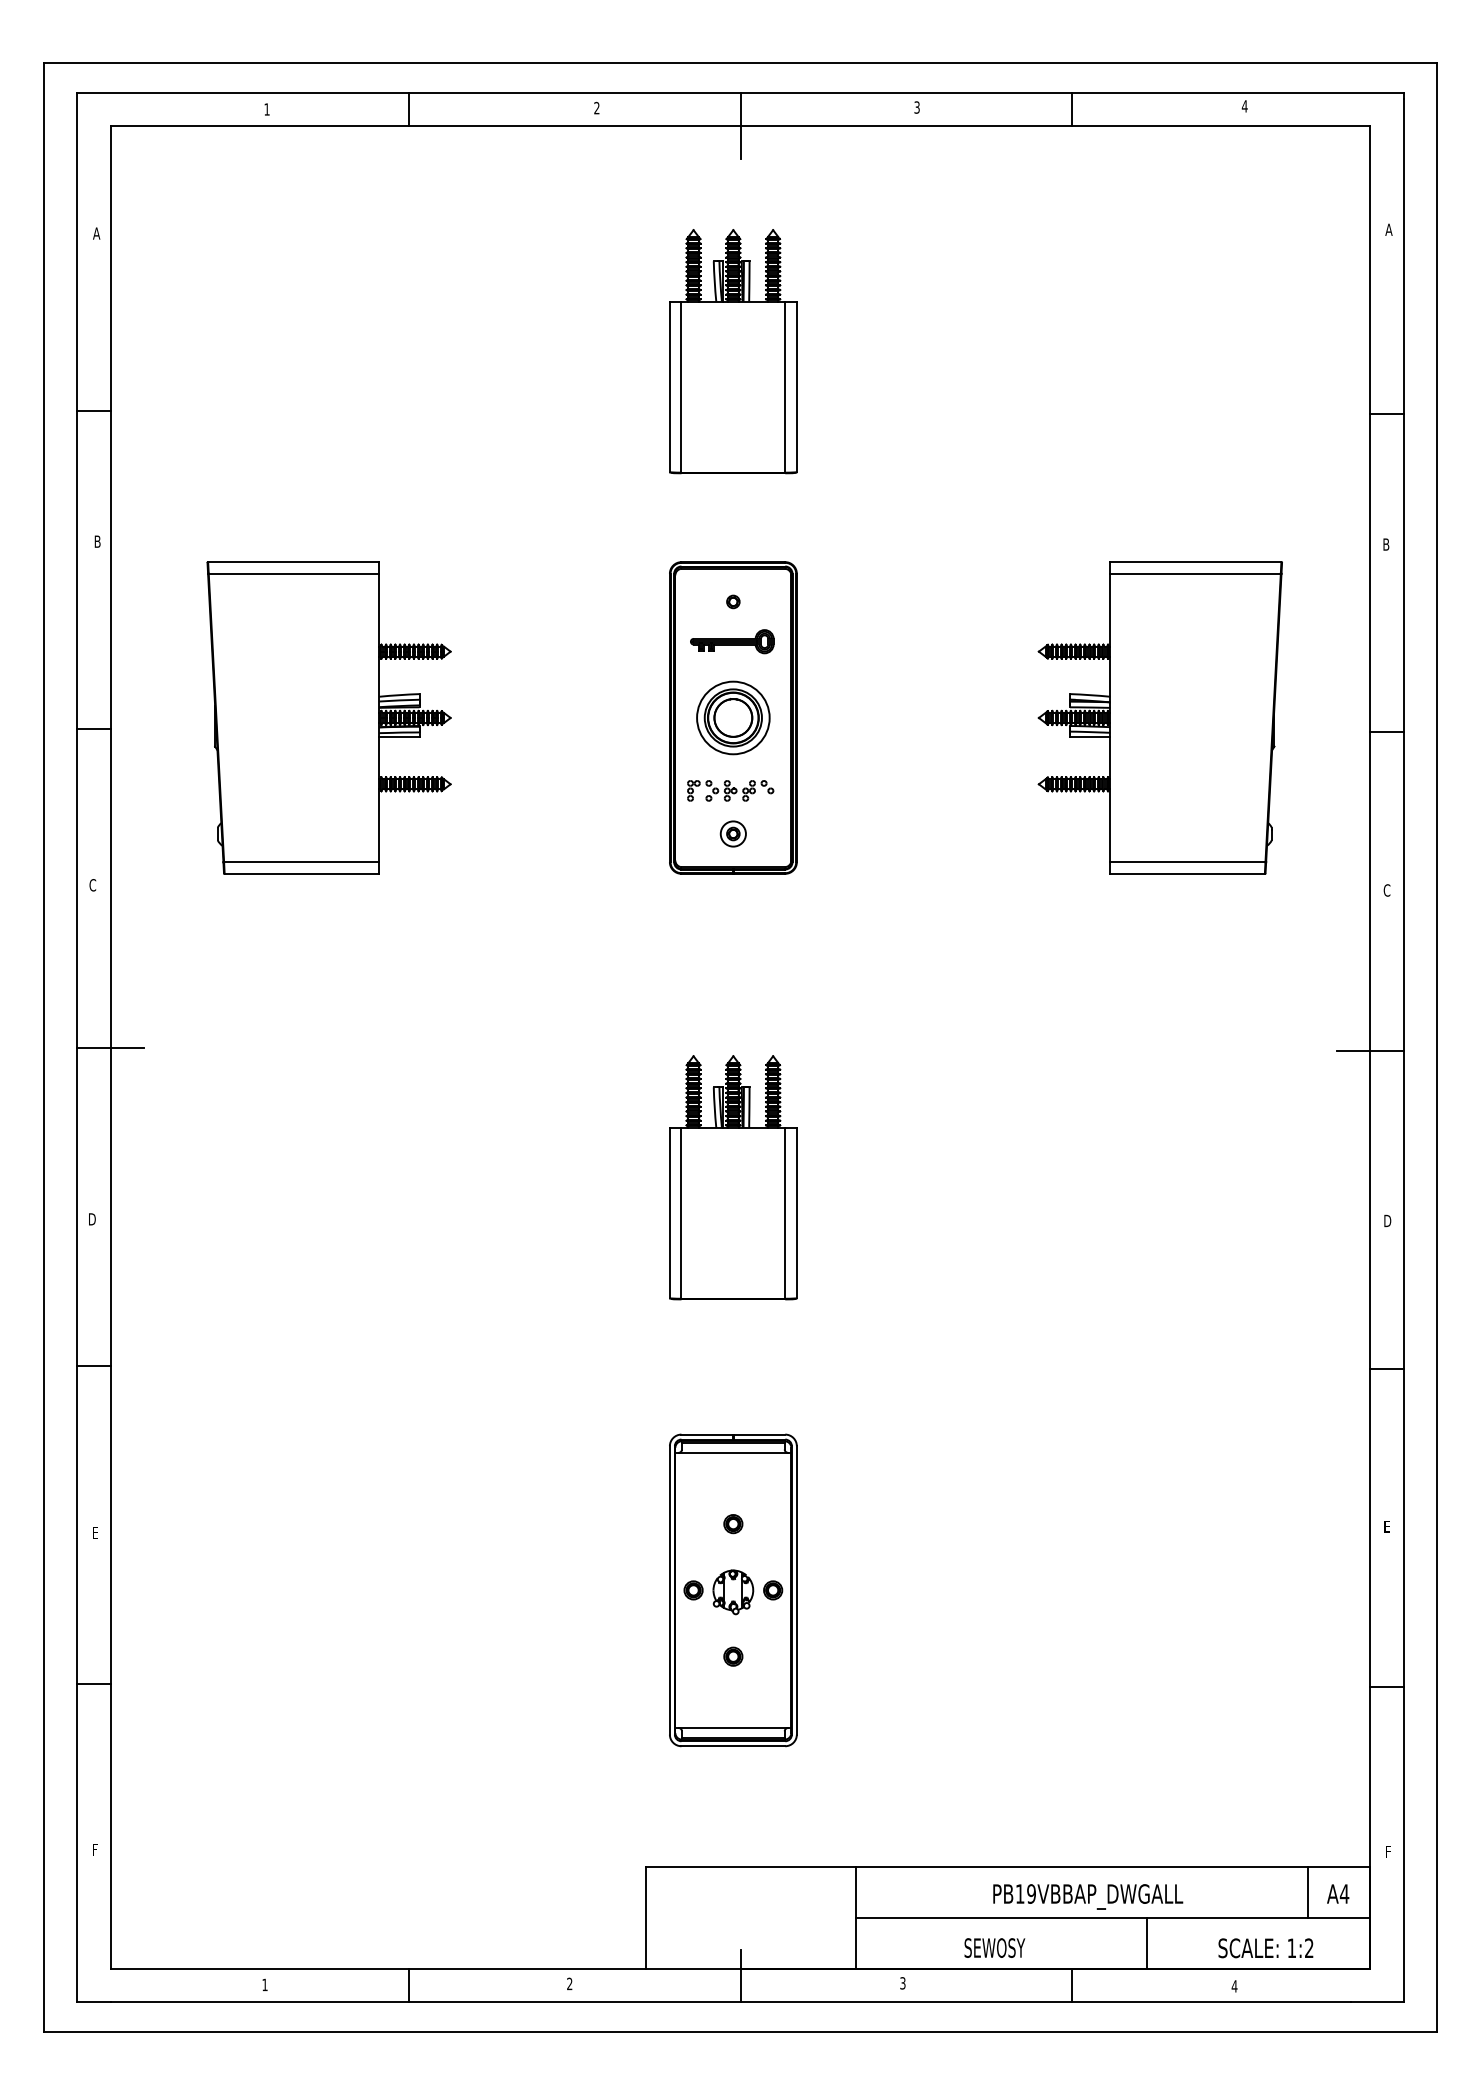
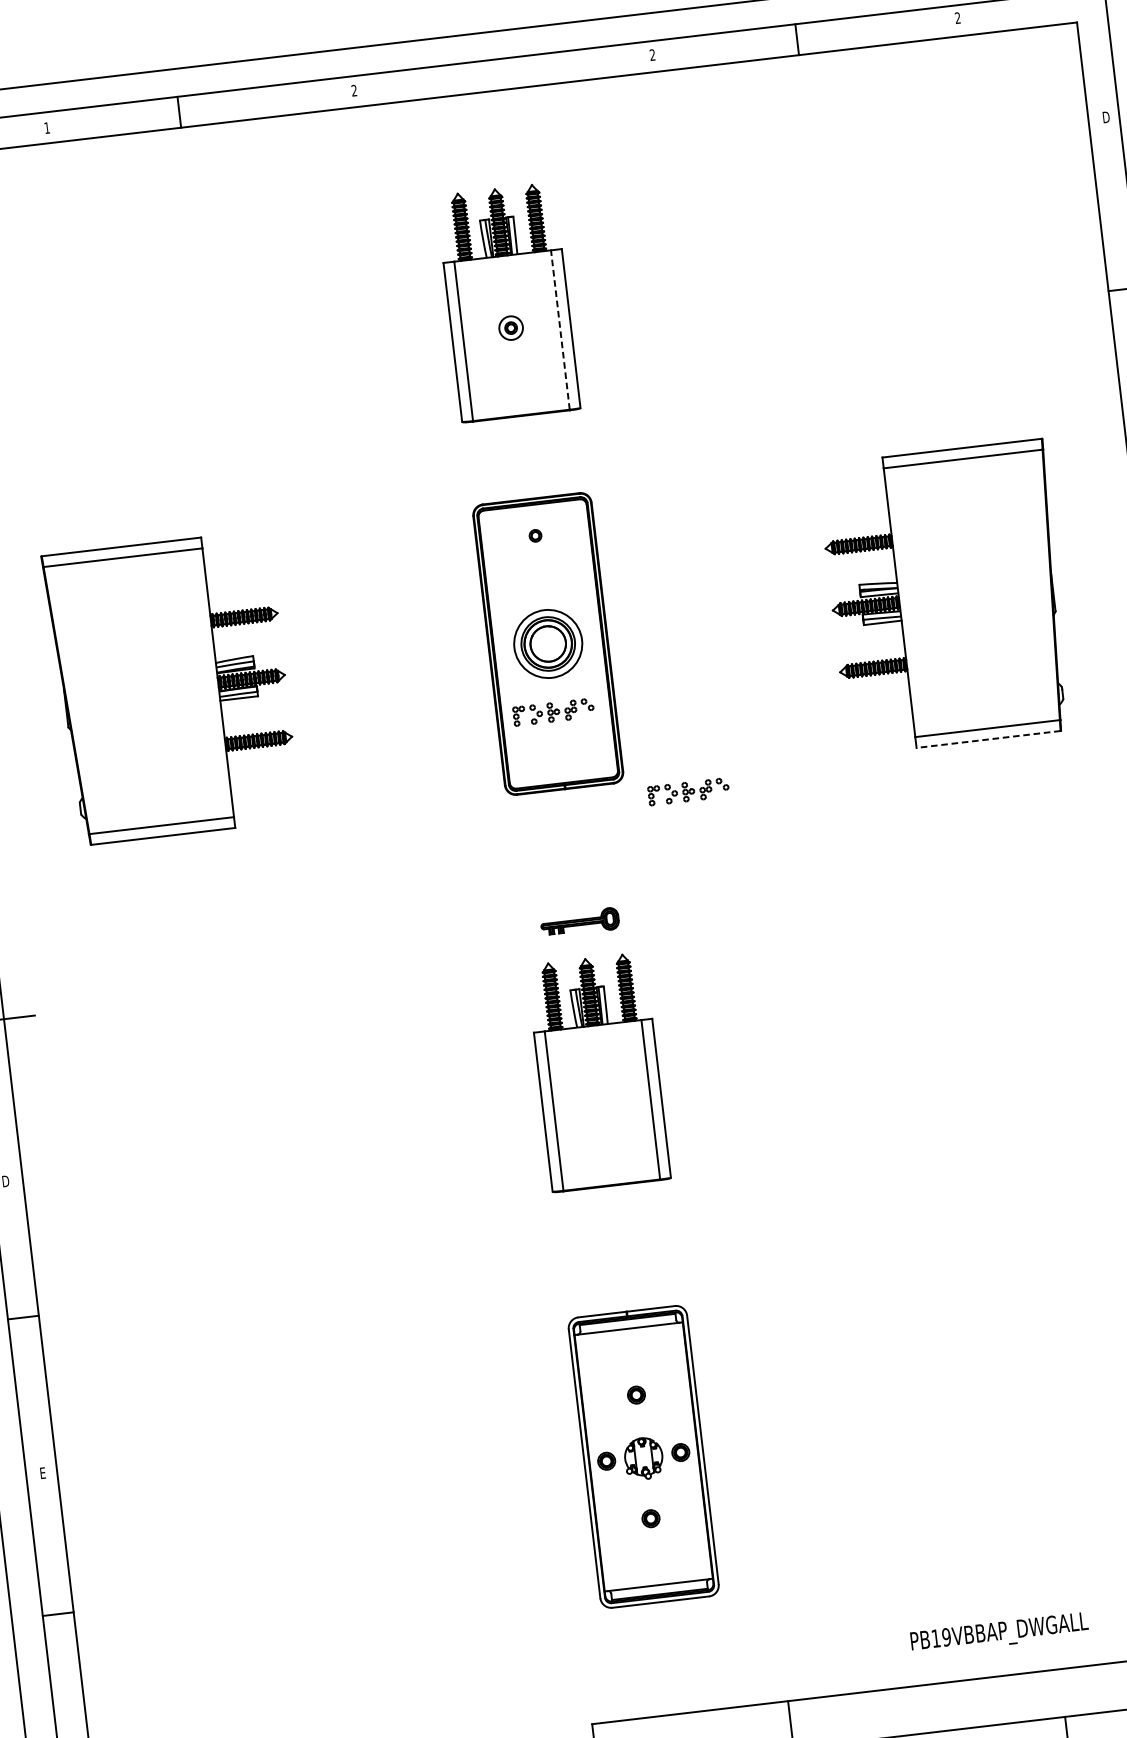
text: (1244, 106) -> (957, 18), 4 -> 2
text: (916, 107) -> (652, 55), 3 -> 2
line: (740, 125) -> (490, 91), removed
text: (1389, 229) -> (1106, 117), A -> D
line: (785, 387) -> (560, 330), solid -> dashed
part: (732, 641) -> (580, 922), moved
part: (732, 833) -> (510, 327), moved
line: (1187, 873) -> (988, 739), solid -> dashed
part: (863, 891) -> (688, 791), added
text: (1088, 1896) -> (999, 1633), moved

